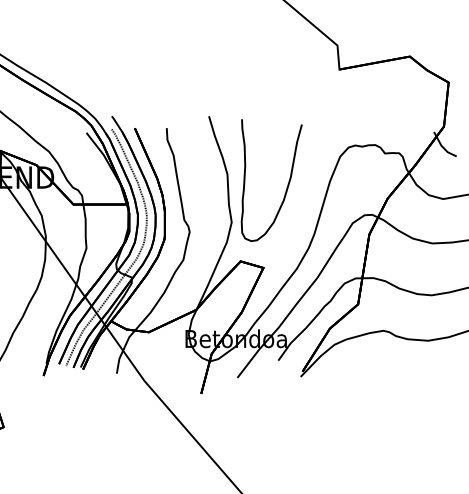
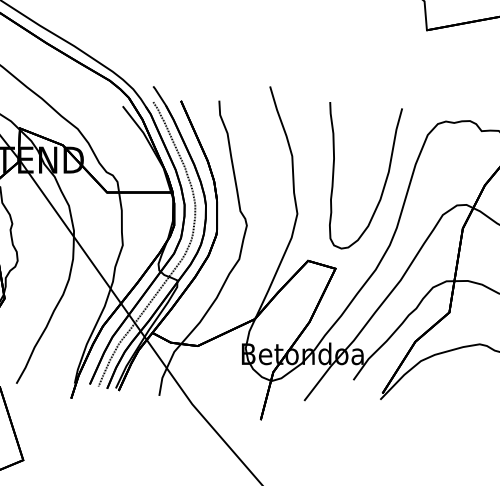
curve: (287, 184) -> (384, 180), moved

